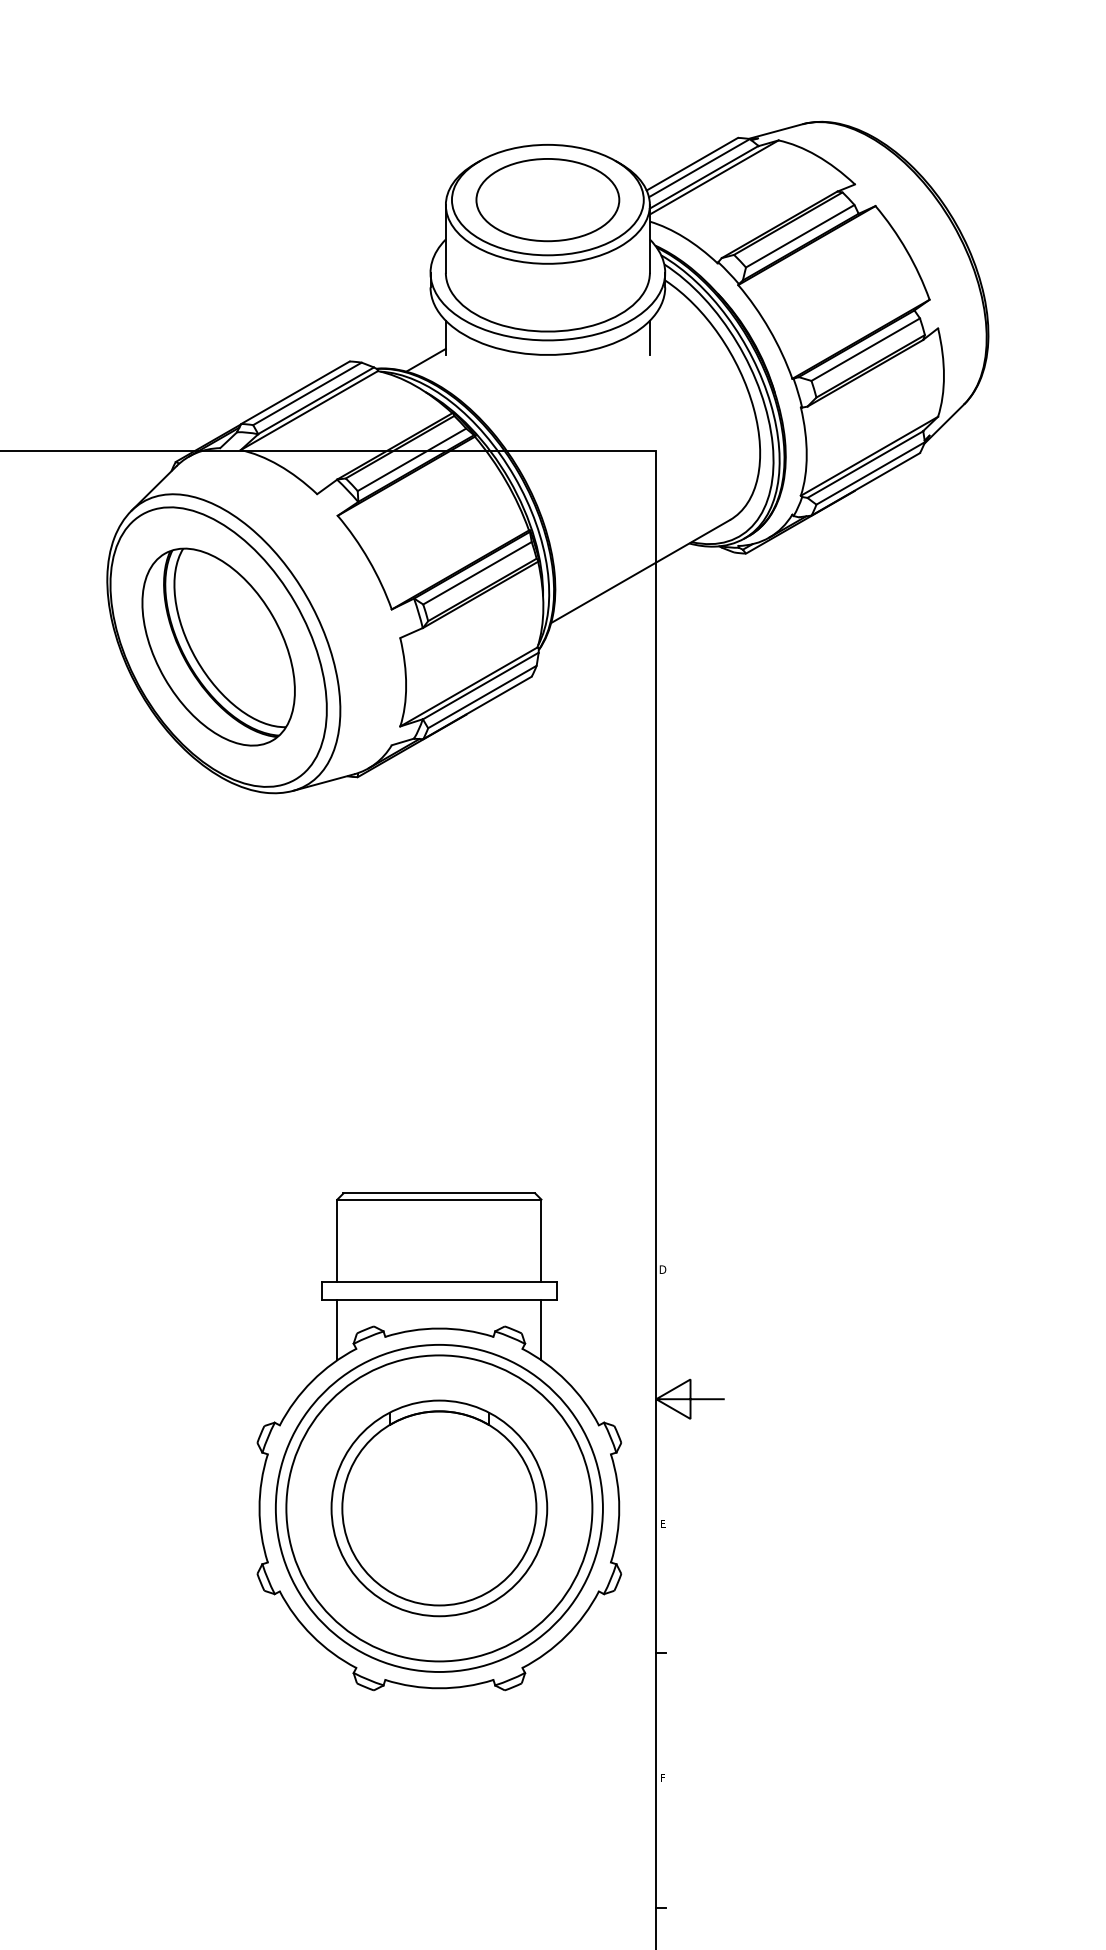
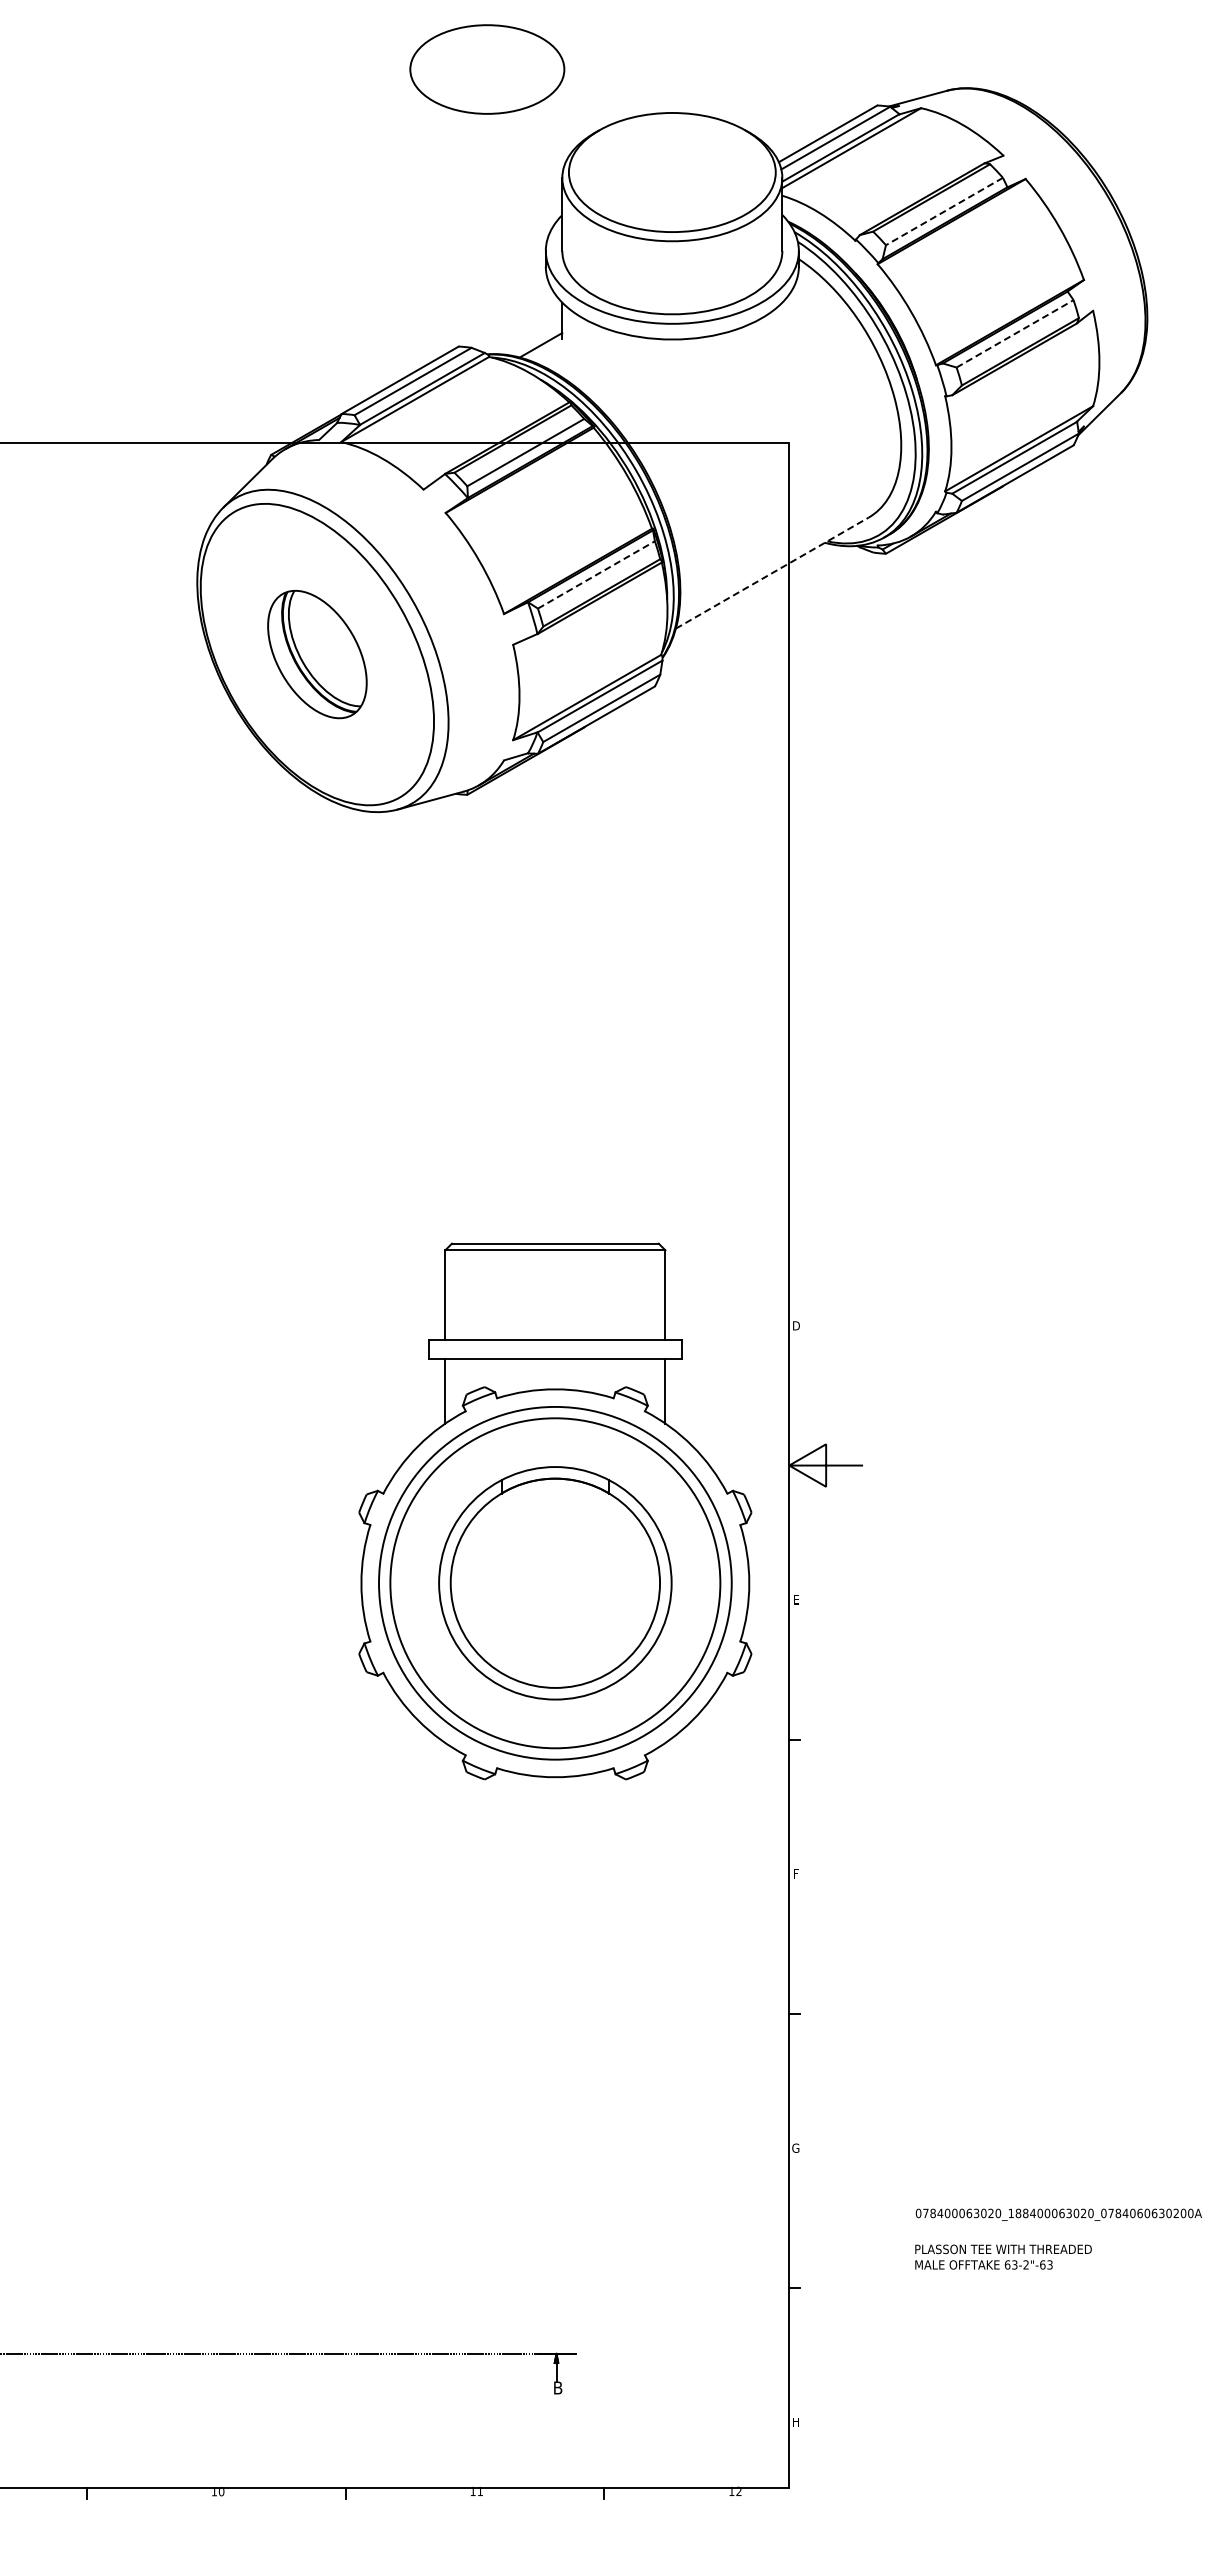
part: (548, 200) -> (487, 69), moved
line: (800, 236) -> (944, 211), solid -> dashed
line: (650, 337) -> (782, 320), removed
line: (866, 349) -> (1015, 333), solid -> dashed
line: (640, 571) -> (772, 572), solid -> dashed
line: (477, 572) -> (596, 574), solid -> dashed
part: (218, 647) -> (317, 654), size x0.6

